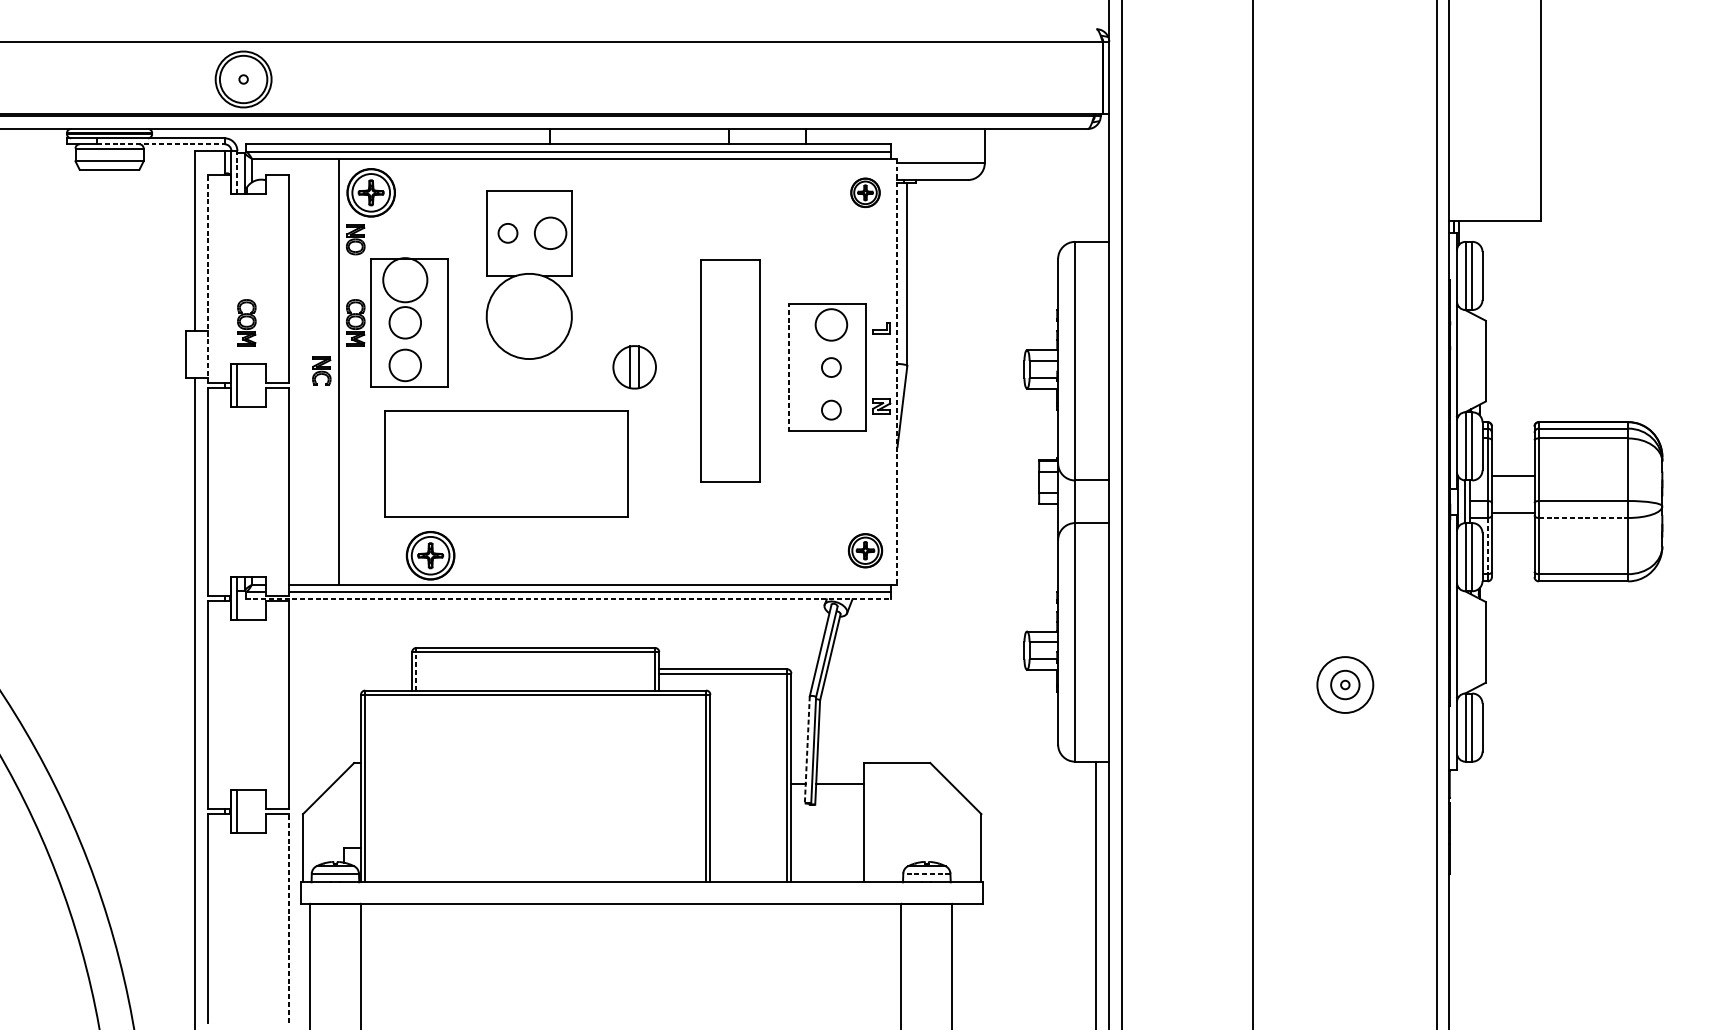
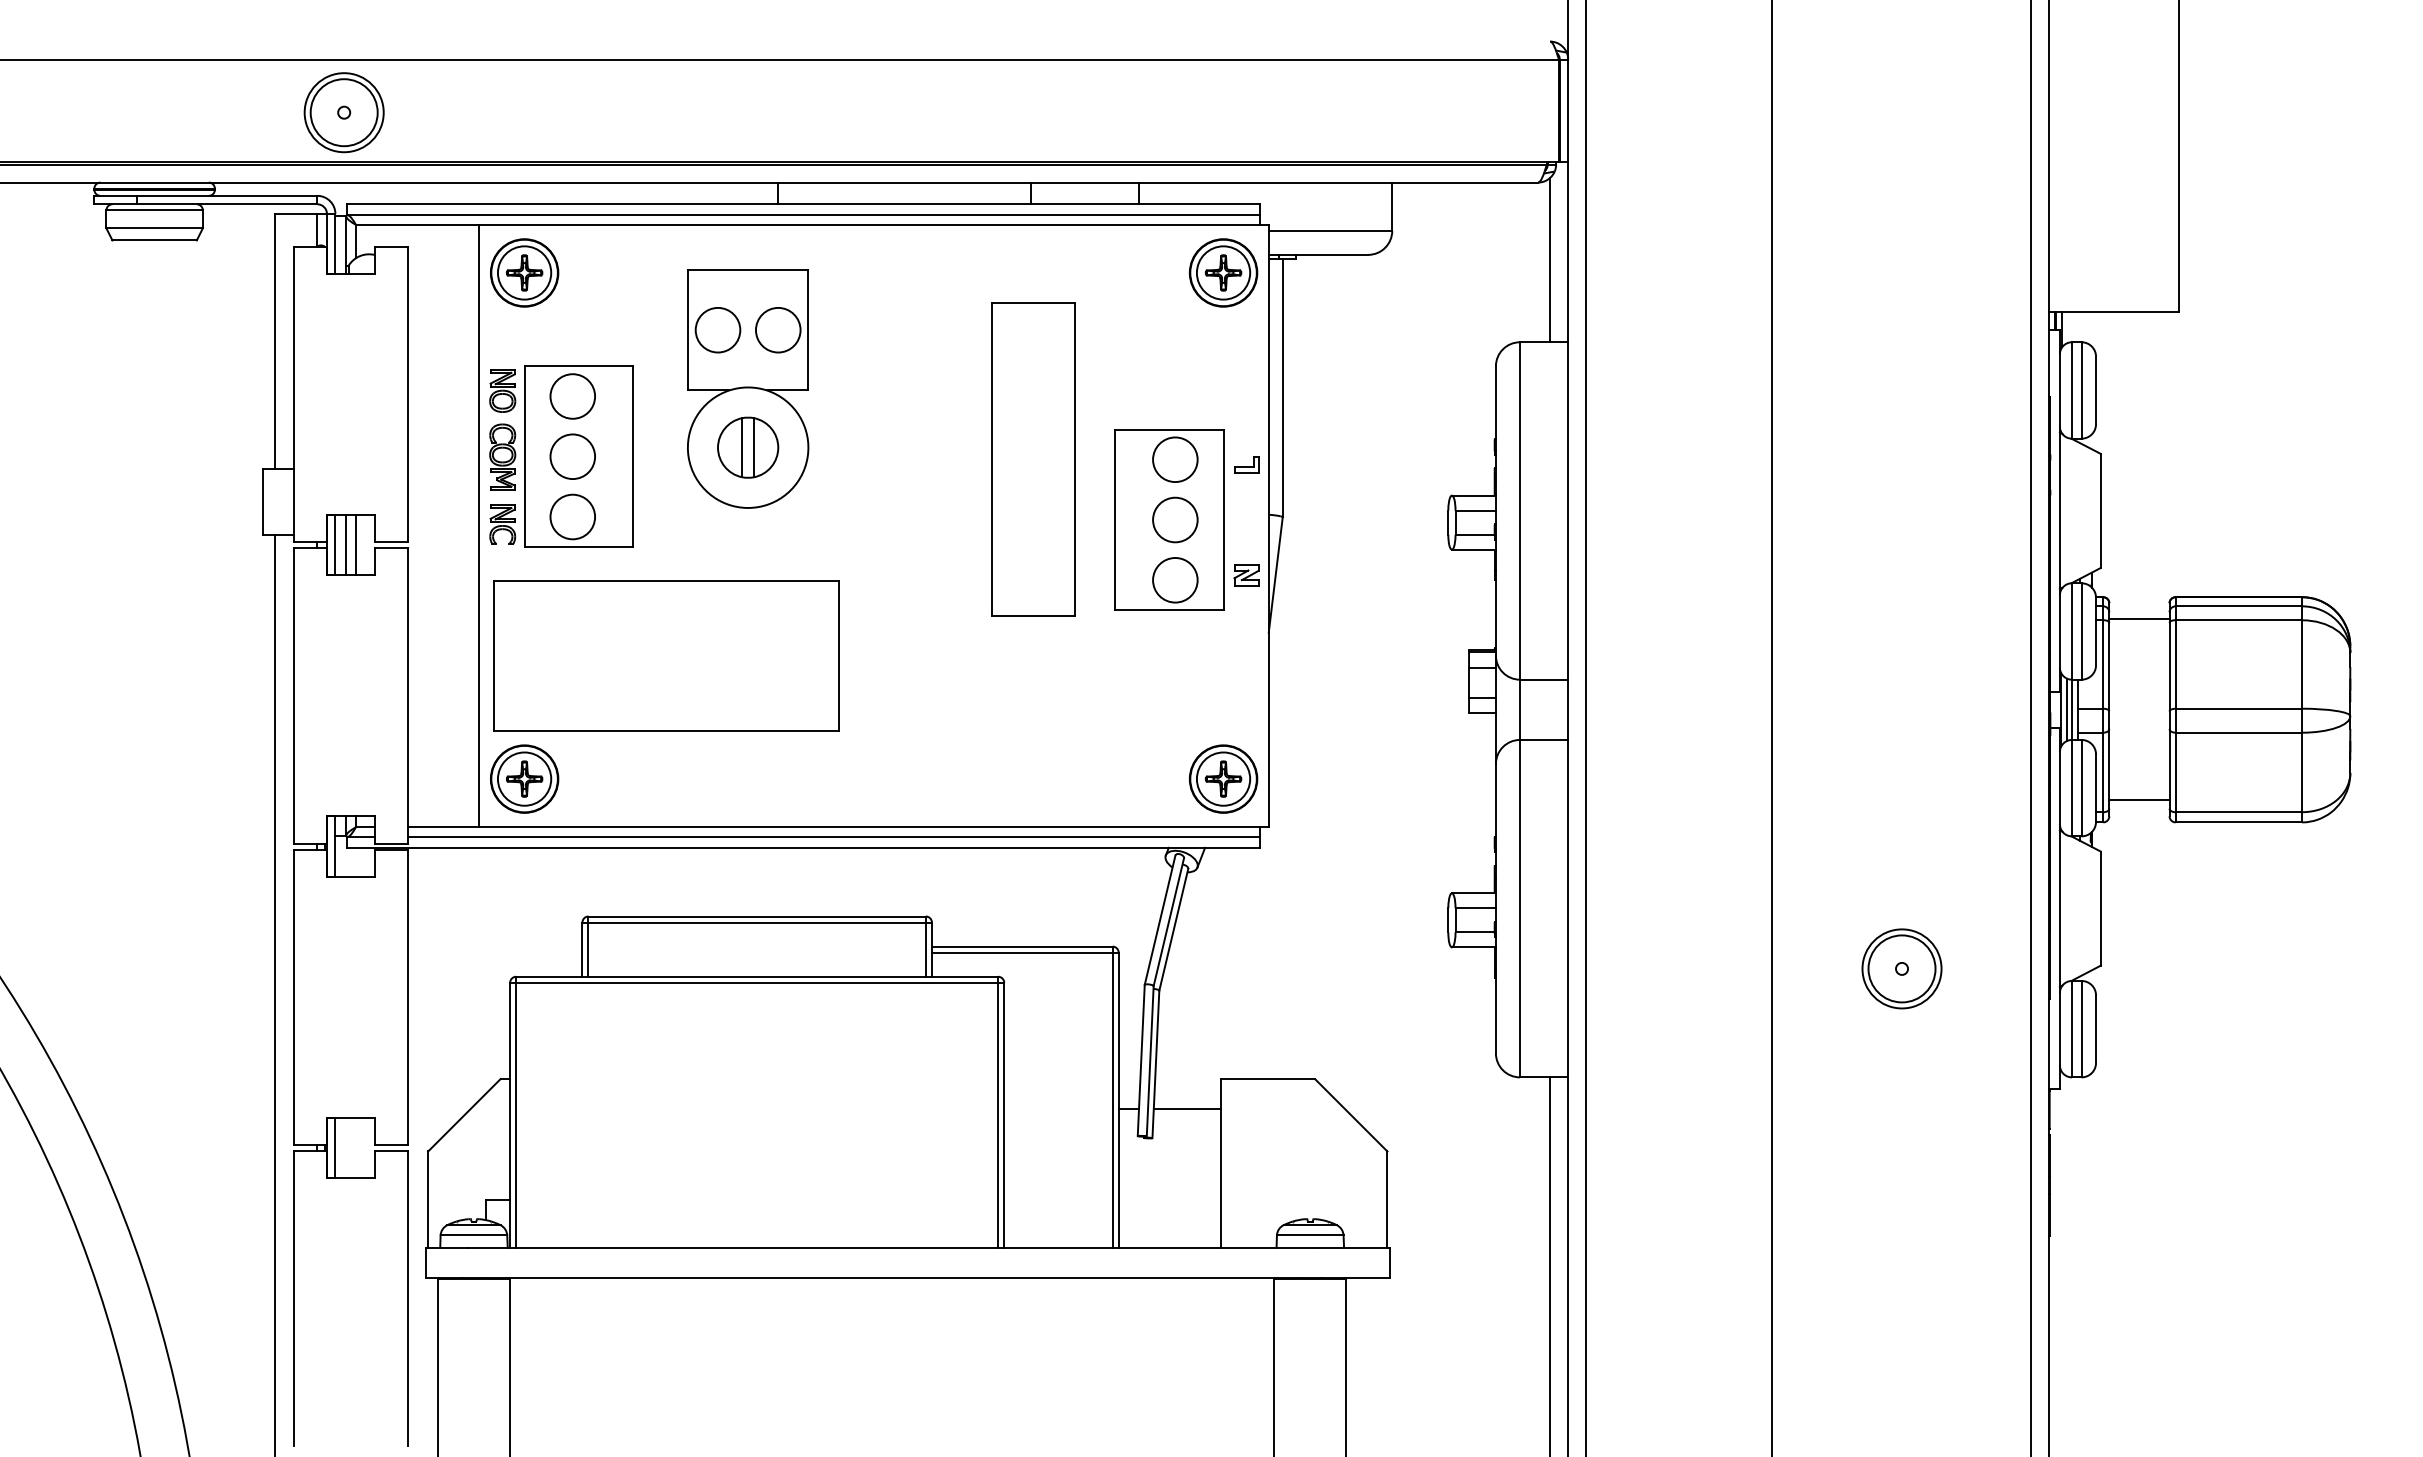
line: (161, 144) -> (227, 204), dashed -> solid
line: (237, 172) -> (335, 243), dashed -> solid
line: (1096, 184) -> (1550, 260), added
part: (865, 192) -> (1223, 272), size x1.67
circle: (507, 232) -> (717, 329), size x1.67
part: (355, 239) -> (502, 390), moved
line: (208, 278) -> (294, 394), dashed -> solid
circle: (405, 280) -> (572, 396), size x0.71
part: (246, 322) -> (348, 456), removed
part: (634, 367) -> (748, 447), moved
line: (789, 367) -> (1115, 519), dashed -> solid
circle: (831, 367) -> (1175, 519), size x1.67
part: (321, 370) -> (502, 524), moved
part: (731, 370) -> (1033, 459), moved
line: (897, 372) -> (1268, 526), dashed -> solid
line: (245, 385) -> (346, 545), added
line: (251, 385) -> (355, 545), added
circle: (831, 409) -> (1175, 579), size x1.67
part: (506, 463) -> (666, 655), moved
line: (1513, 476) -> (2139, 619), moved
line: (1462, 501) -> (2067, 709), added
line: (1513, 512) -> (2139, 800), moved
line: (1584, 517) -> (2239, 732), dashed -> solid
line: (1487, 546) -> (2103, 772), dashed -> solid
part: (865, 550) -> (1223, 778), size x1.43
part: (430, 555) -> (524, 778), moved
line: (568, 599) -> (803, 847), dashed -> solid
line: (416, 671) -> (588, 949), dashed -> solid
circle: (1344, 684) -> (1901, 968), size x1.67
line: (807, 749) -> (1141, 1060), dashed -> solid
line: (926, 873) -> (1309, 1235), dashed -> solid
line: (288, 918) -> (407, 1298), dashed -> solid

